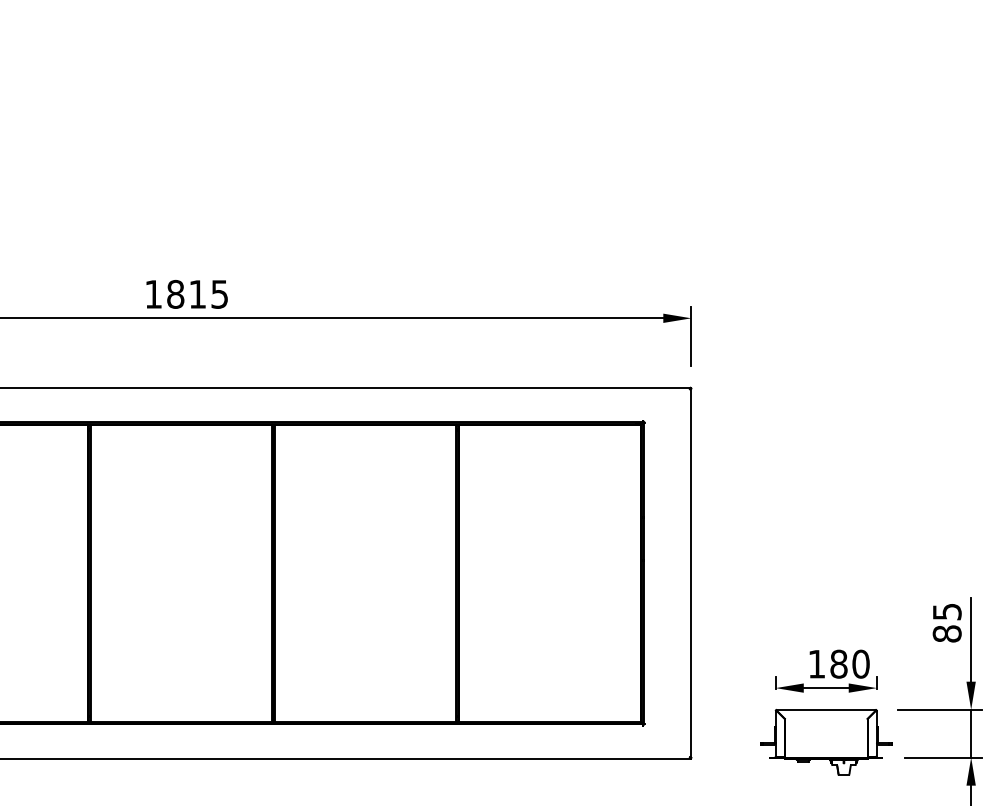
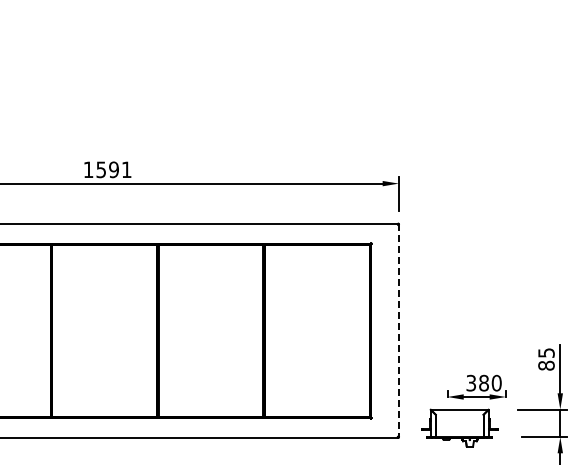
text: (196, 293) -> (113, 169), 1815 -> 1591
line: (690, 572) -> (398, 330), solid -> dashed
text: (815, 662) -> (470, 382), 180 -> 380
part: (825, 740) -> (459, 427), moved

